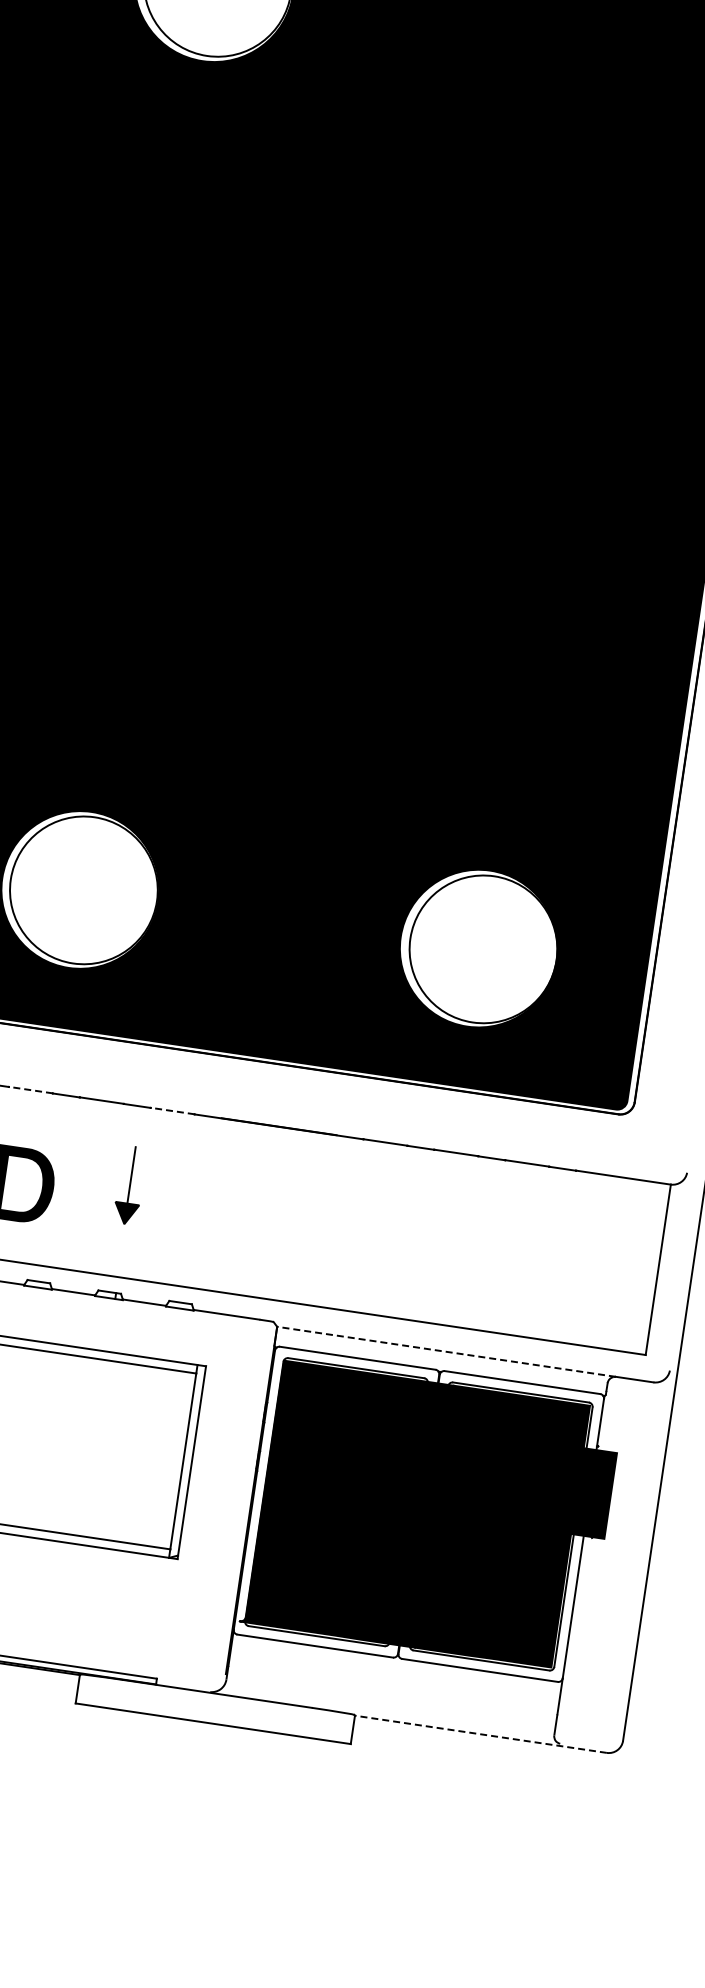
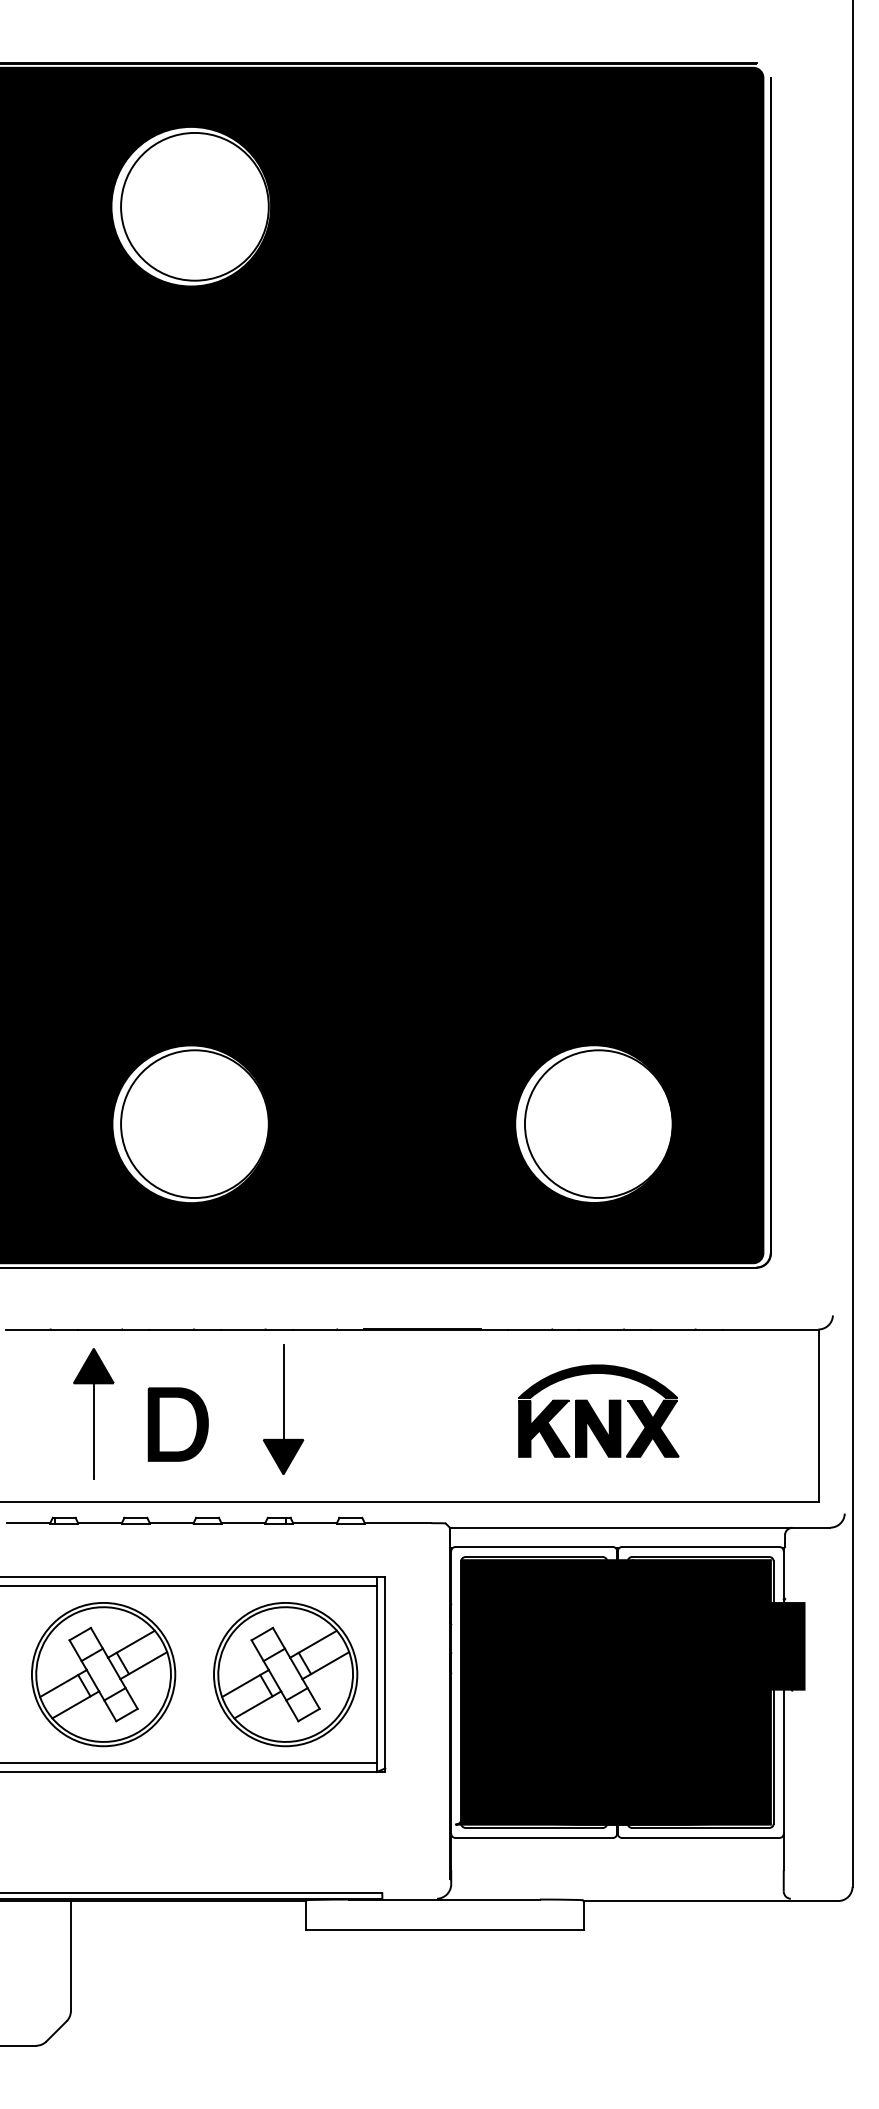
line: (30, 1090) -> (171, 1329), dashed -> solid
line: (172, 1110) -> (314, 1329), dashed -> solid
part: (129, 1185) -> (283, 1409), size x1.67
part: (441, 1232) -> (598, 1410), added
line: (445, 1351) -> (620, 1527), dashed -> solid
part: (93, 1448) -> (285, 1674), added
line: (480, 1734) -> (710, 1901), dashed -> solid

